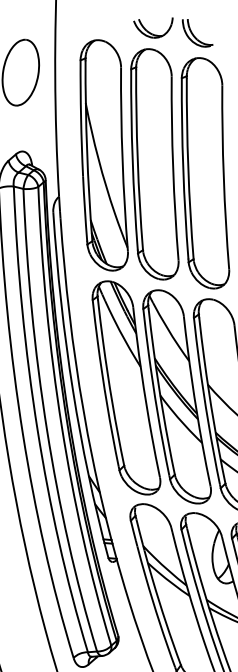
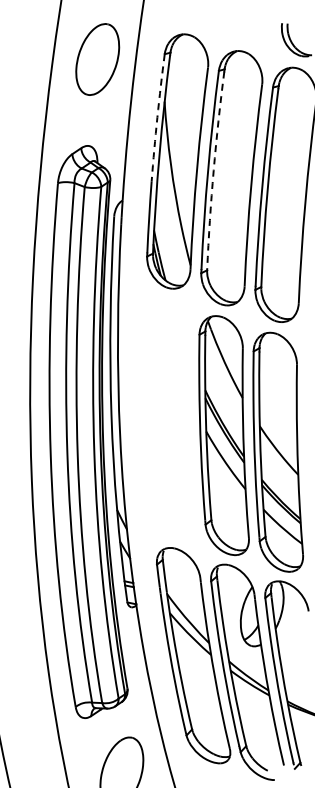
part: (152, 33) -> (247, 34), removed
arc: (81, 118) -> (157, 117), solid -> dashed
arc: (137, 159) -> (213, 170), solid -> dashed
part: (125, 387) -> (169, 418), removed

